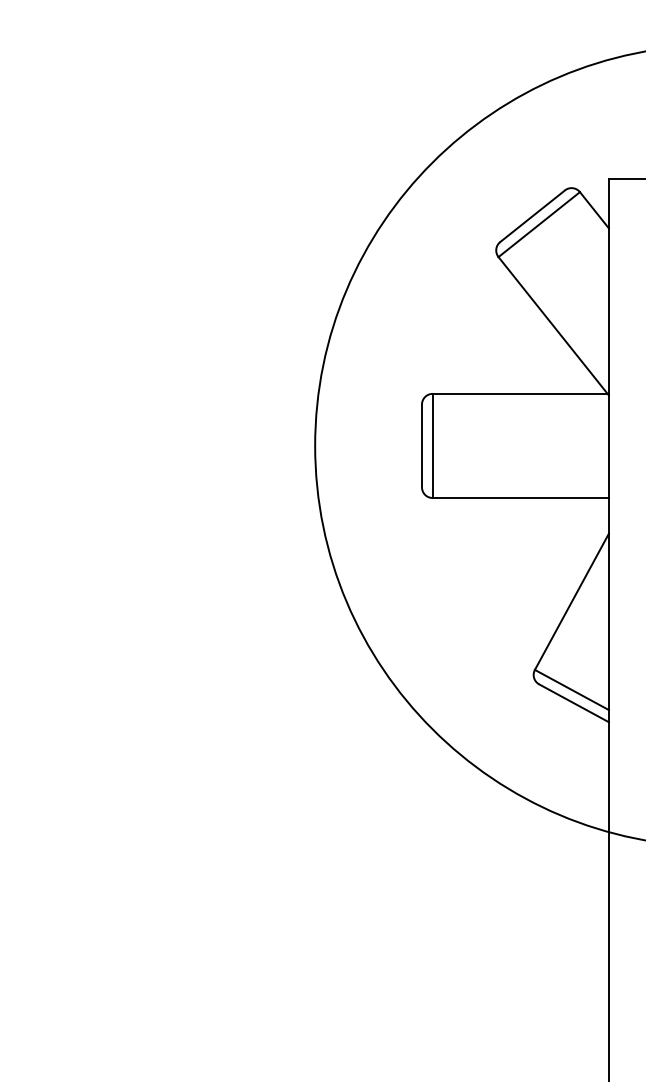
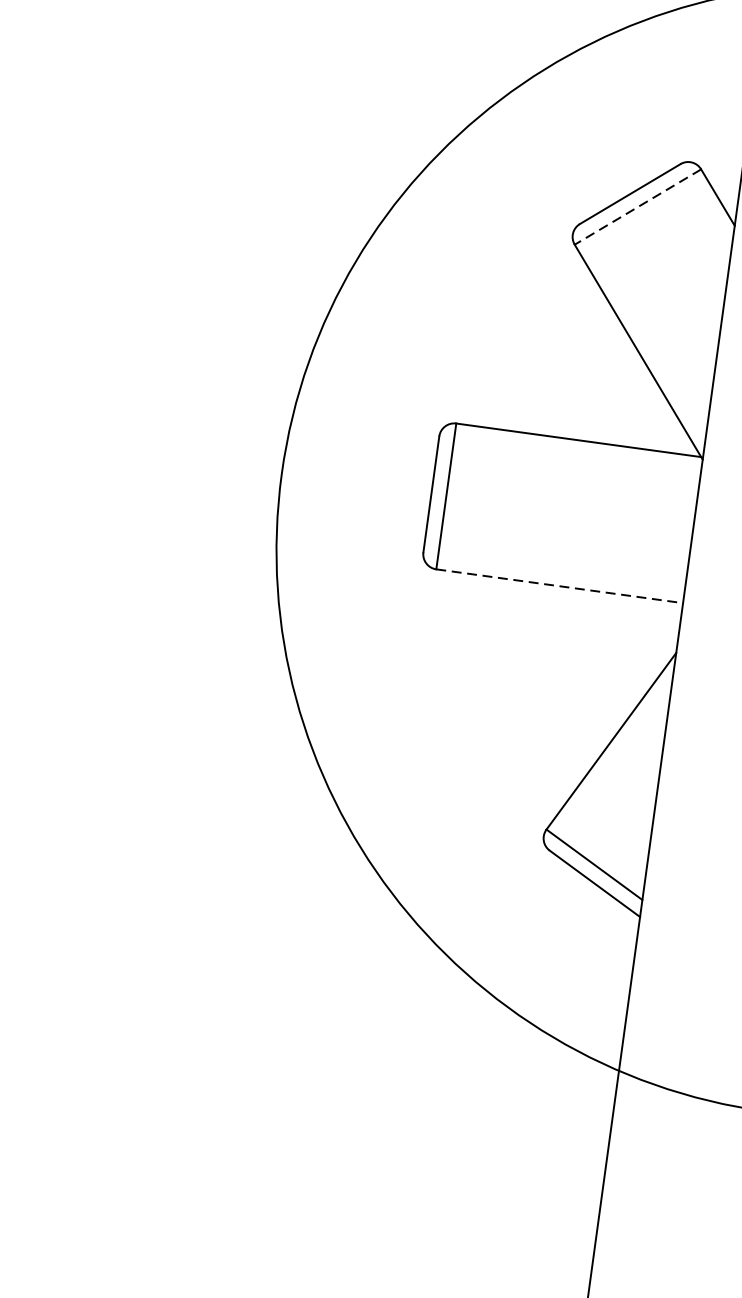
line: (538, 224) -> (636, 206), solid -> dashed
line: (521, 498) -> (560, 587), solid -> dashed

